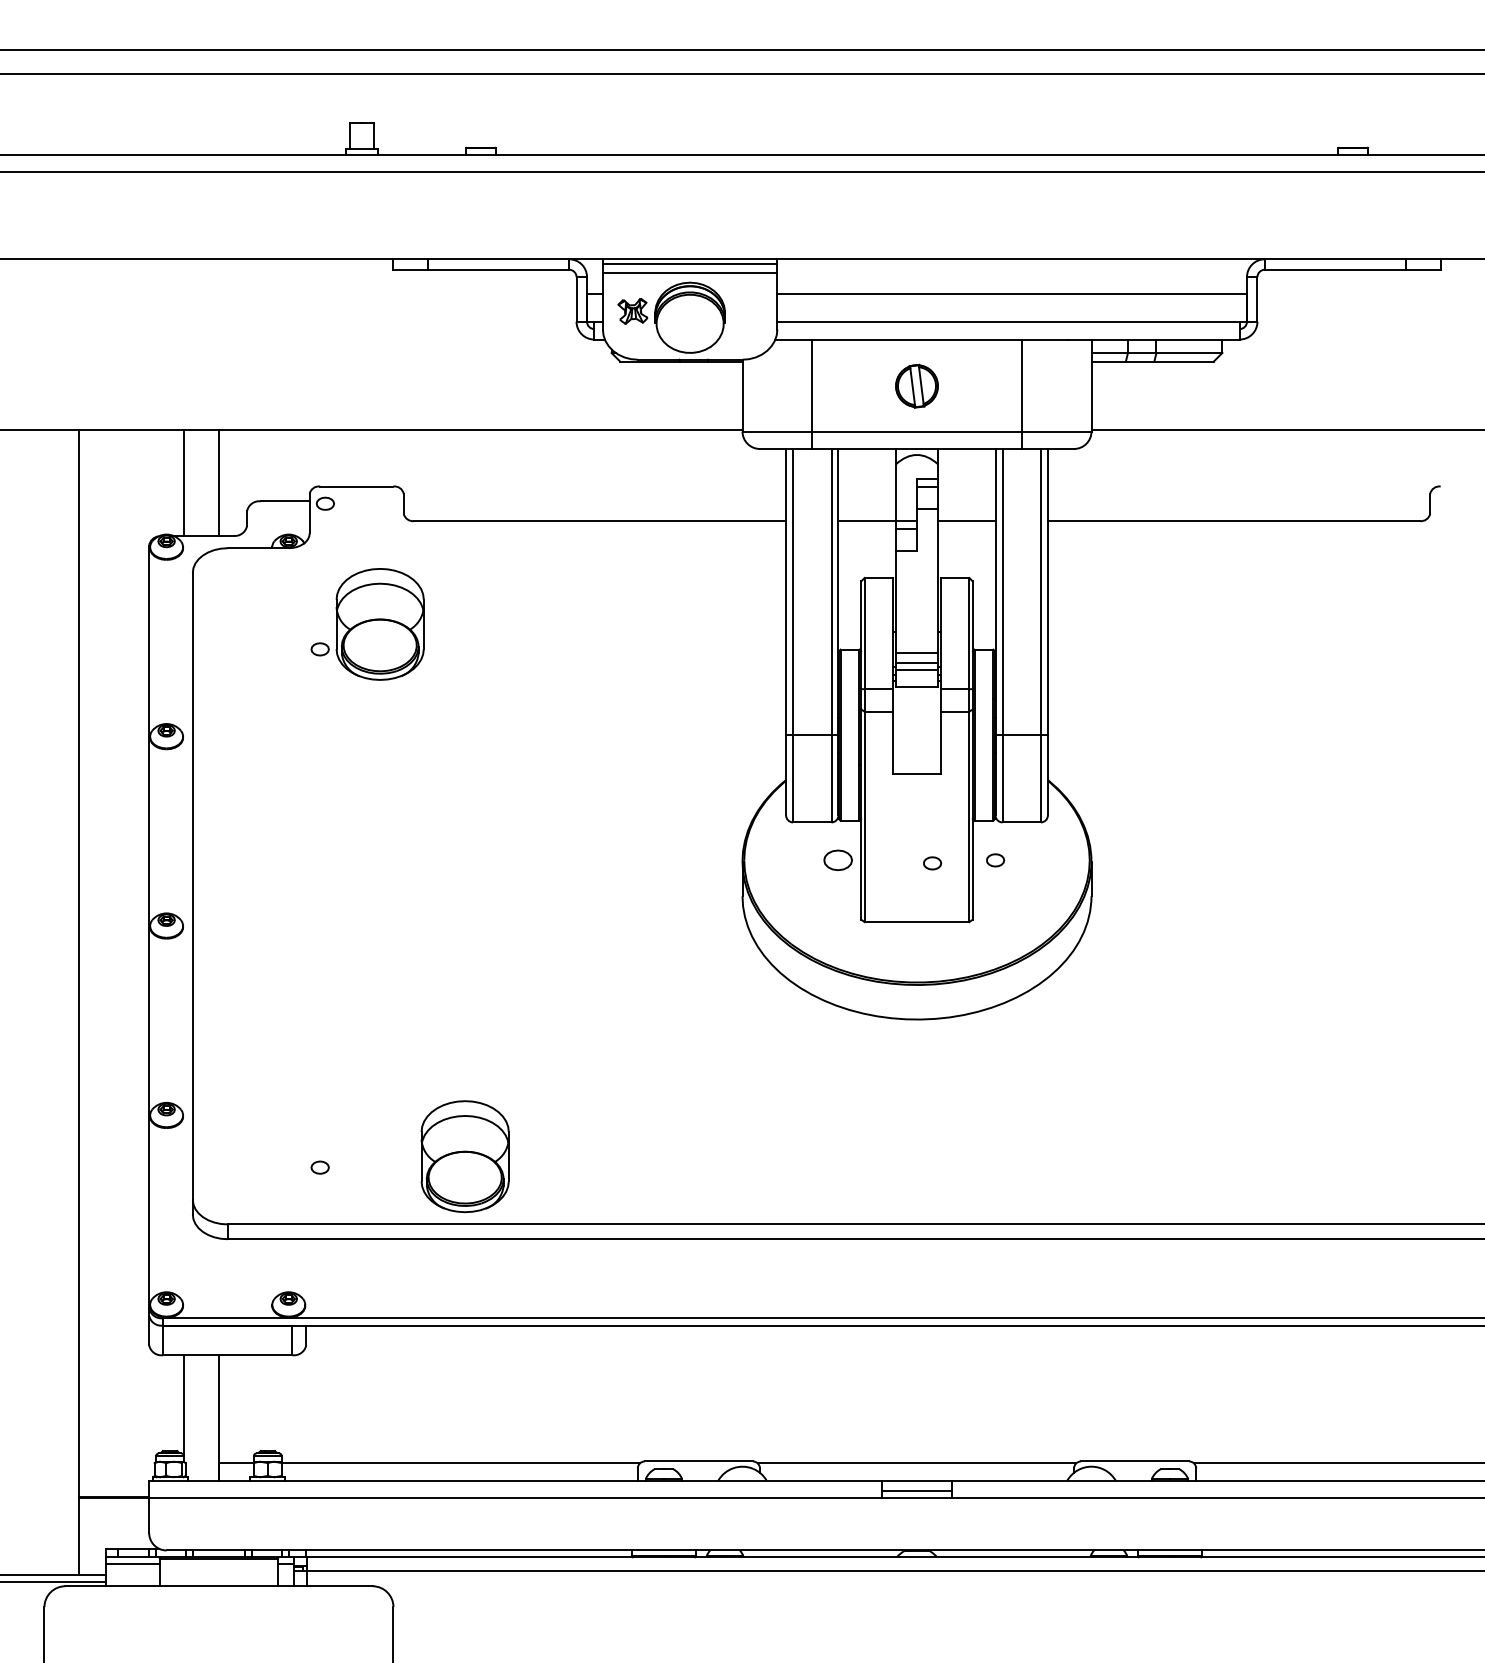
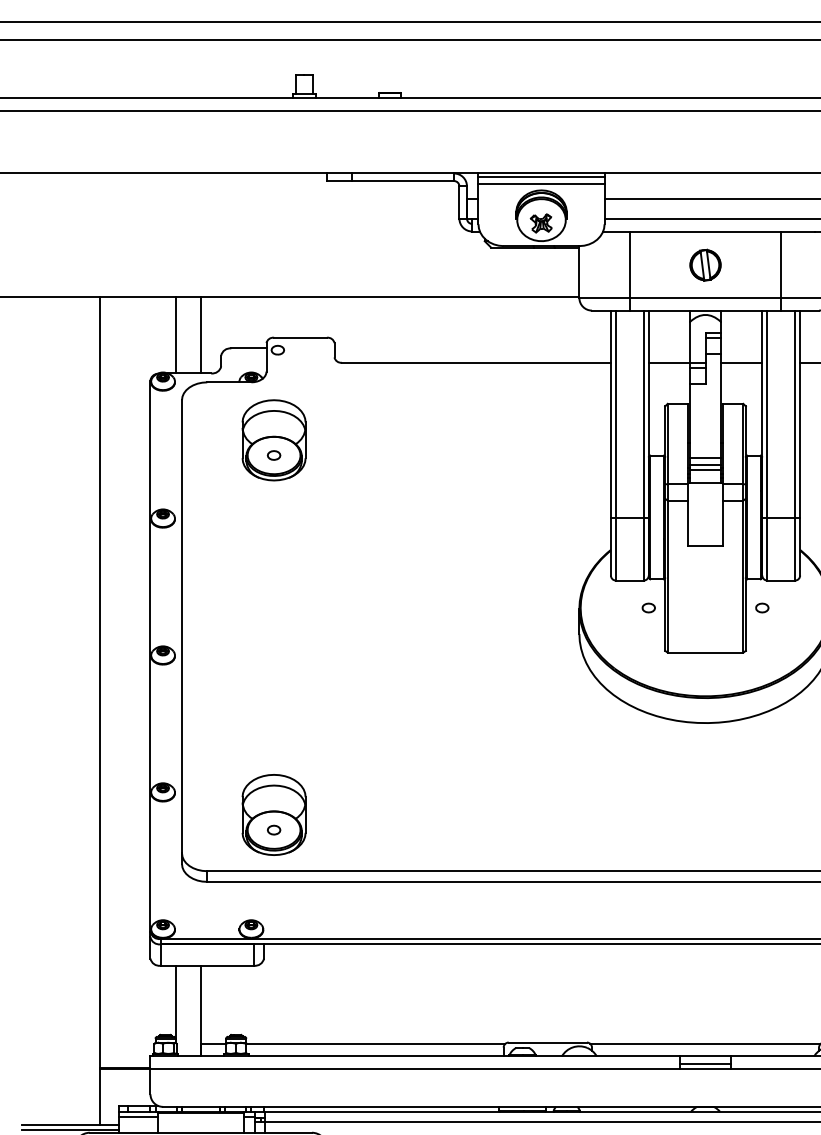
part: (632, 311) -> (541, 223), moved
part: (379, 624) -> (273, 440), moved
part: (838, 860) -> (648, 608), size x0.62
part: (932, 863) -> (716, 610), removed
part: (464, 1156) -> (273, 814), moved

